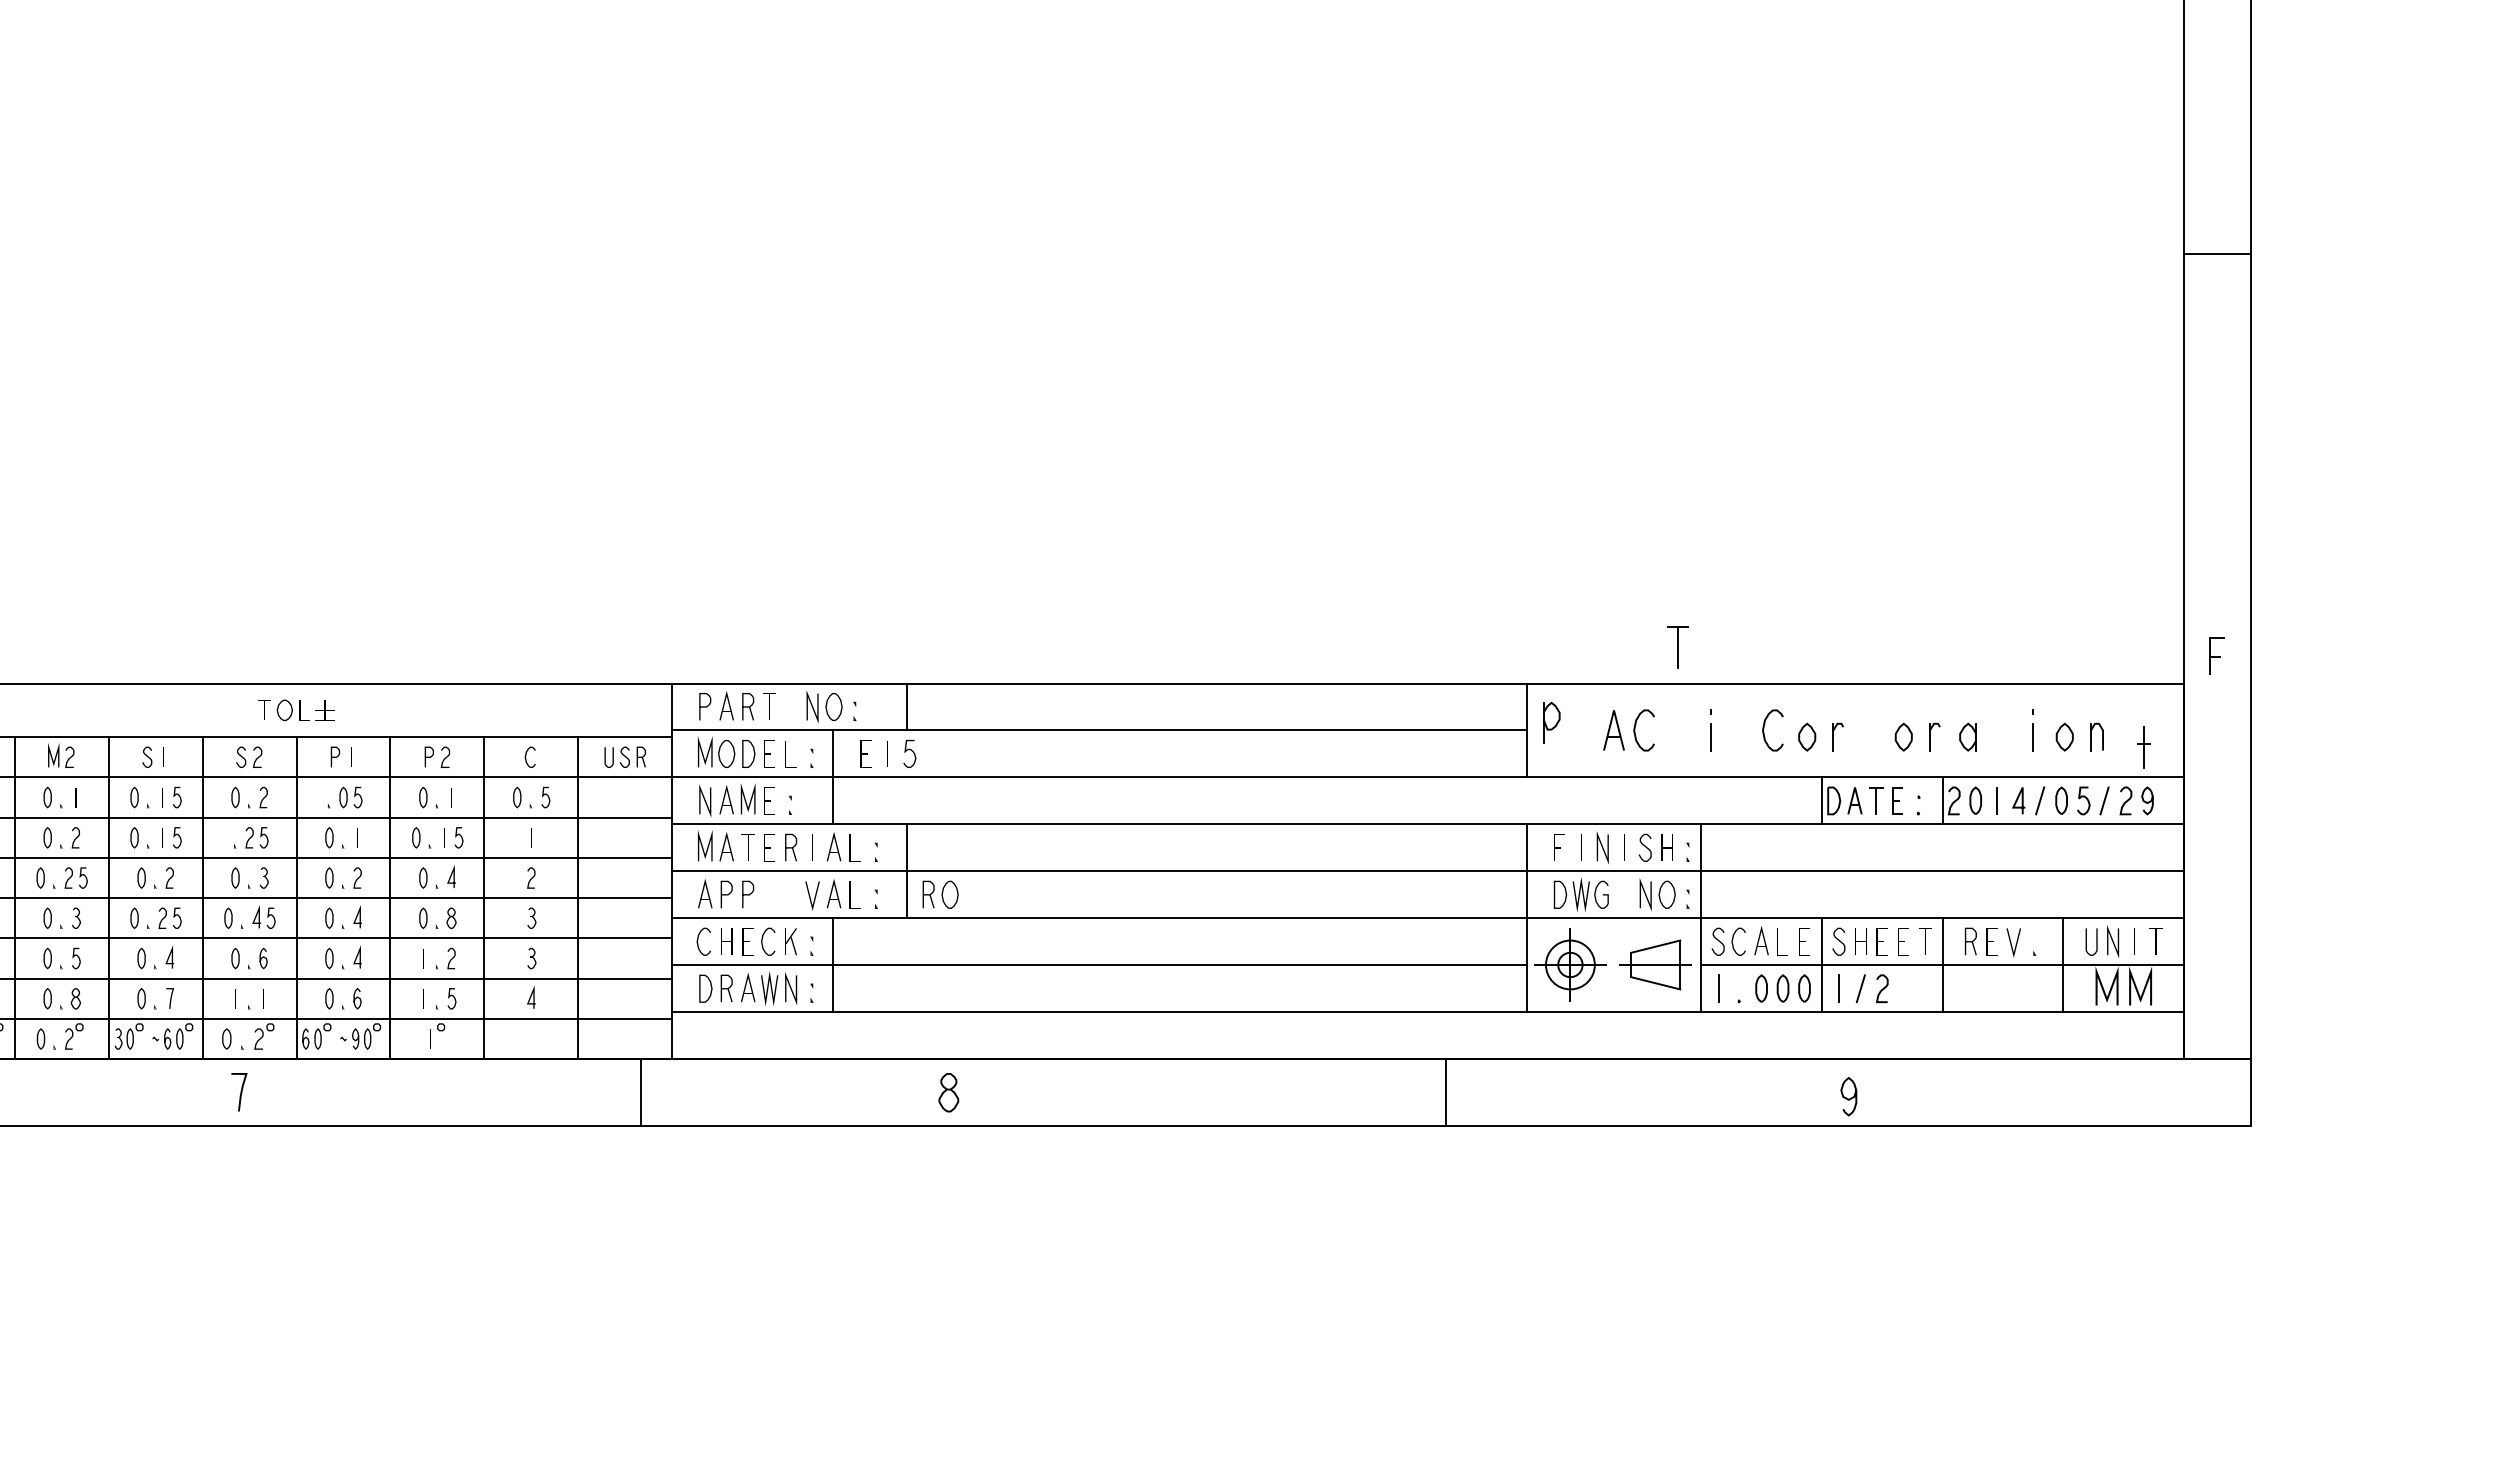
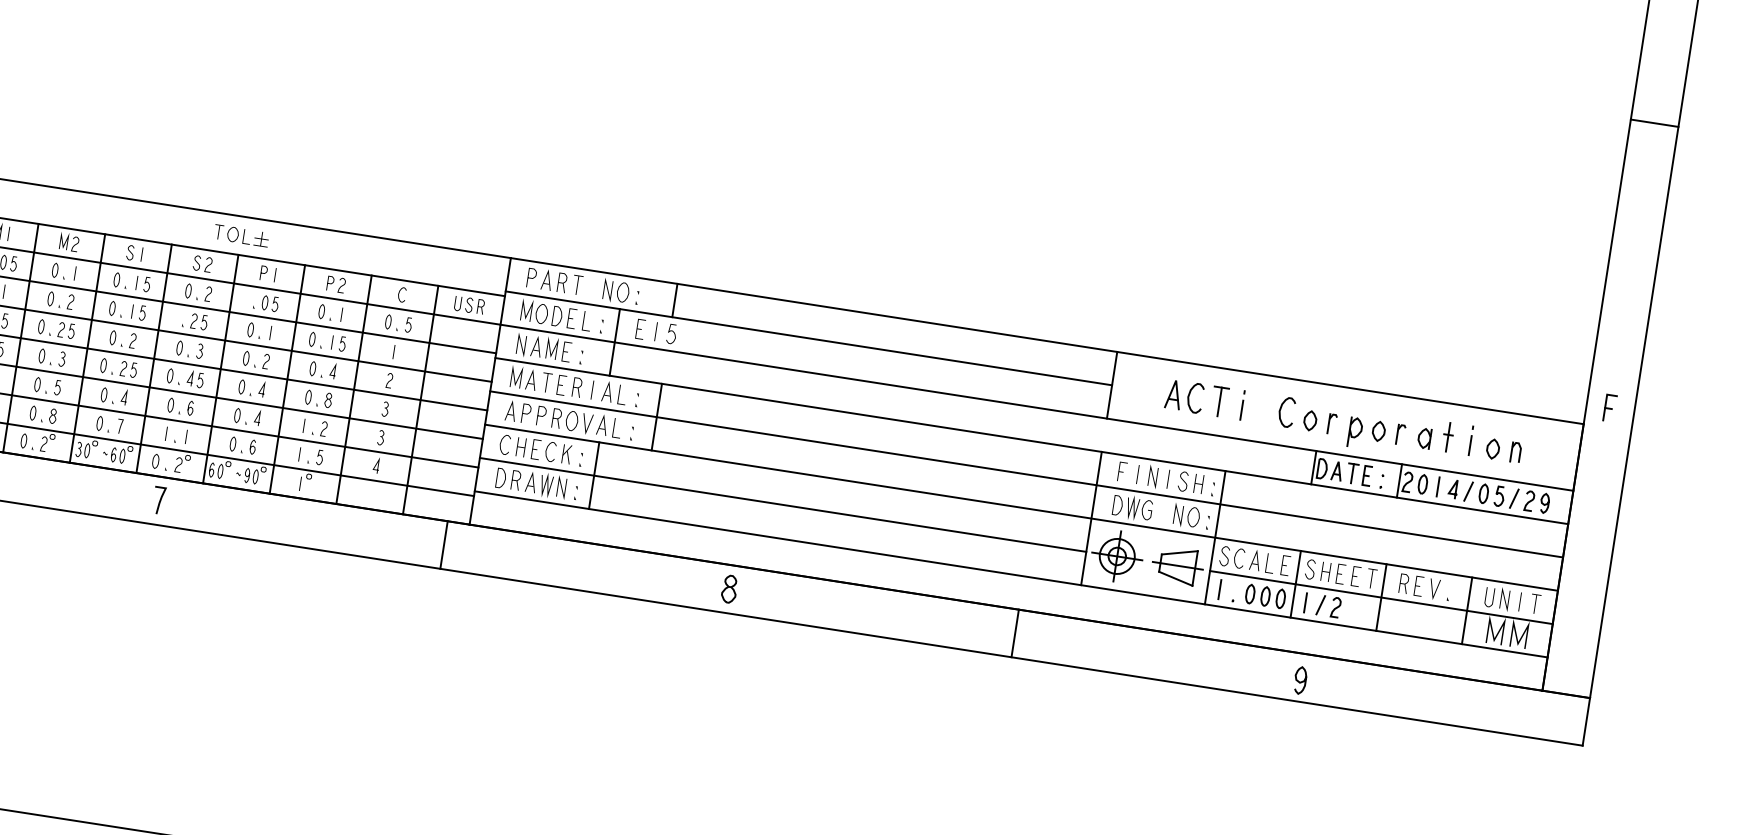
part: (1677, 647) -> (1219, 401), moved
part: (1551, 722) -> (1355, 432), moved
part: (2143, 747) -> (1447, 437), moved
part: (940, 894) -> (565, 419), moved
part: (948, 1092) -> (729, 589), moved

